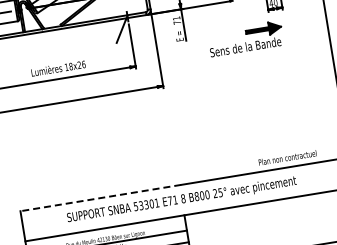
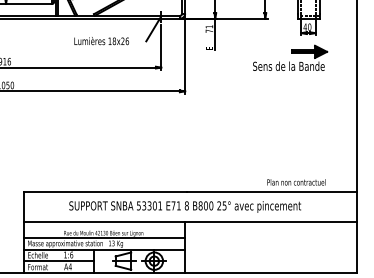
part: (245, 38) -> (290, 57), moved
text: (58, 68) -> (101, 41), moved
line: (100, 197) -> (105, 191), dashed -> solid

